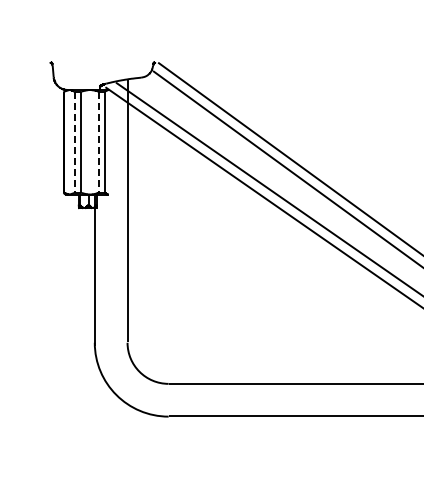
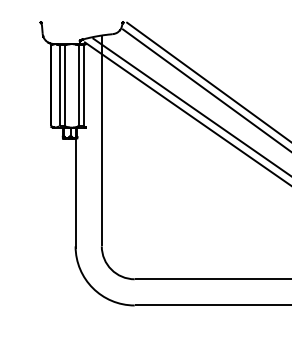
line: (74, 142) -> (59, 86), dashed -> solid
line: (99, 142) -> (79, 86), dashed -> solid

